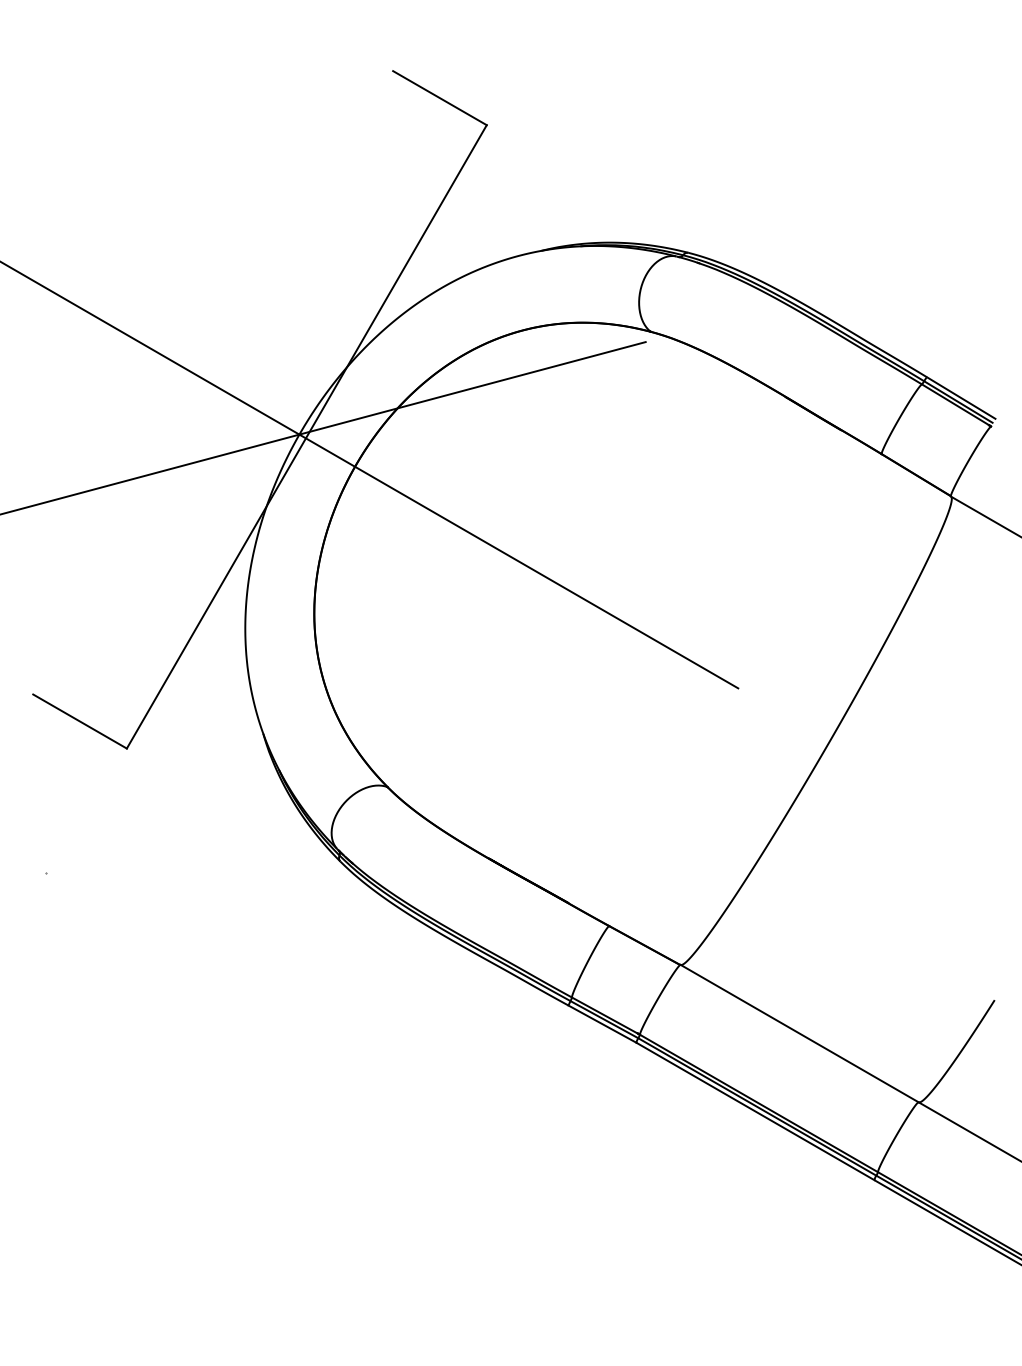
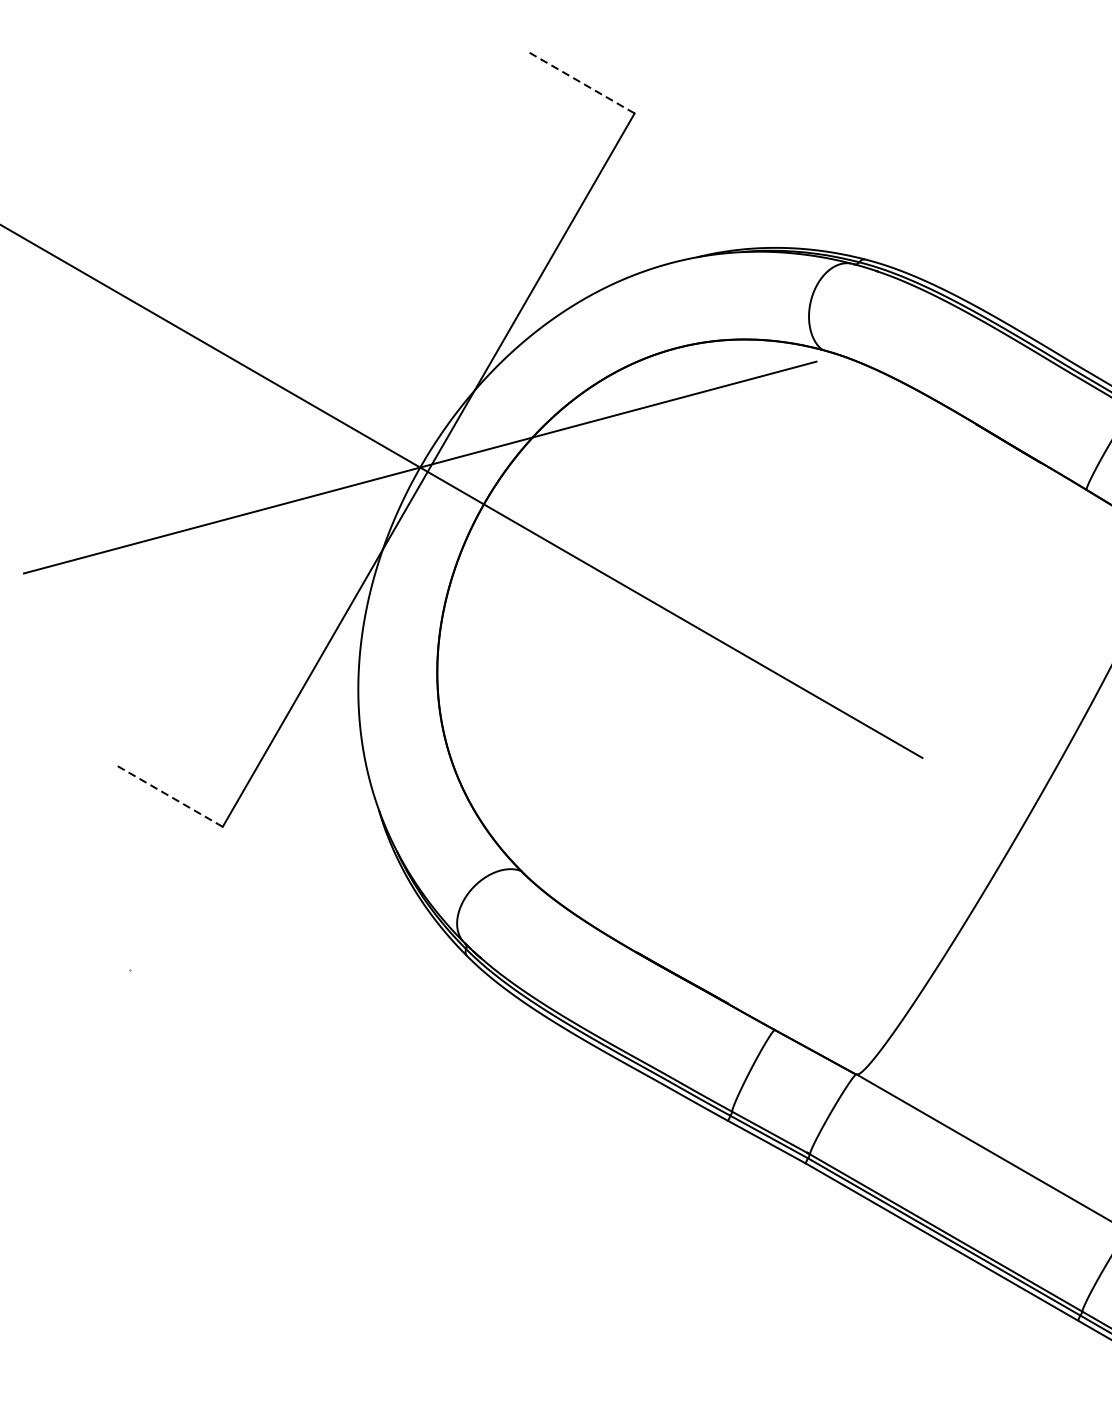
line: (439, 97) -> (580, 81), solid -> dashed
line: (79, 721) -> (168, 795), solid -> dashed

